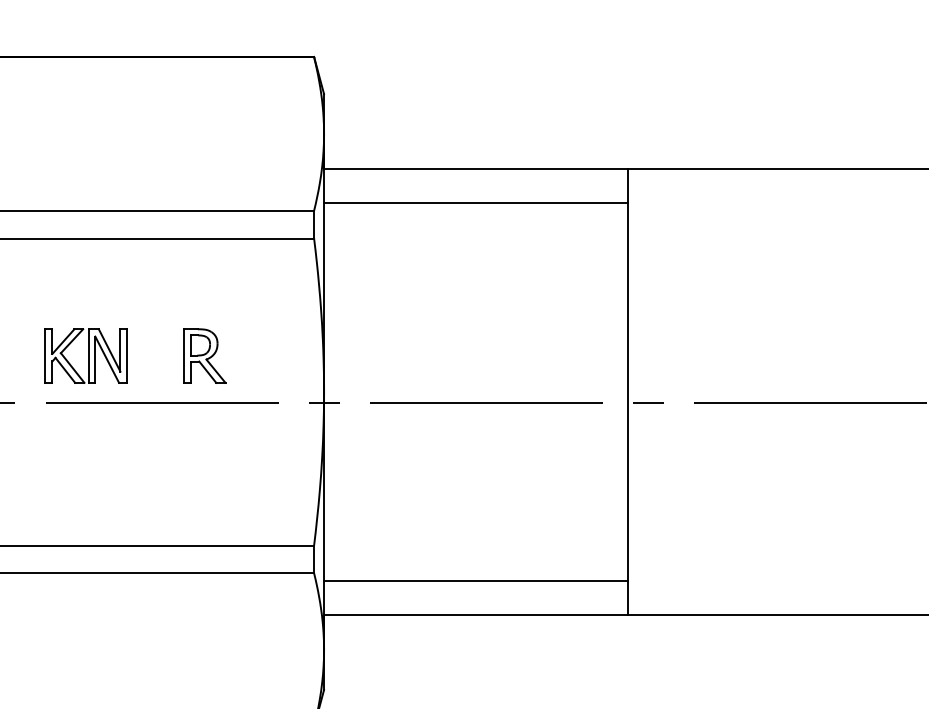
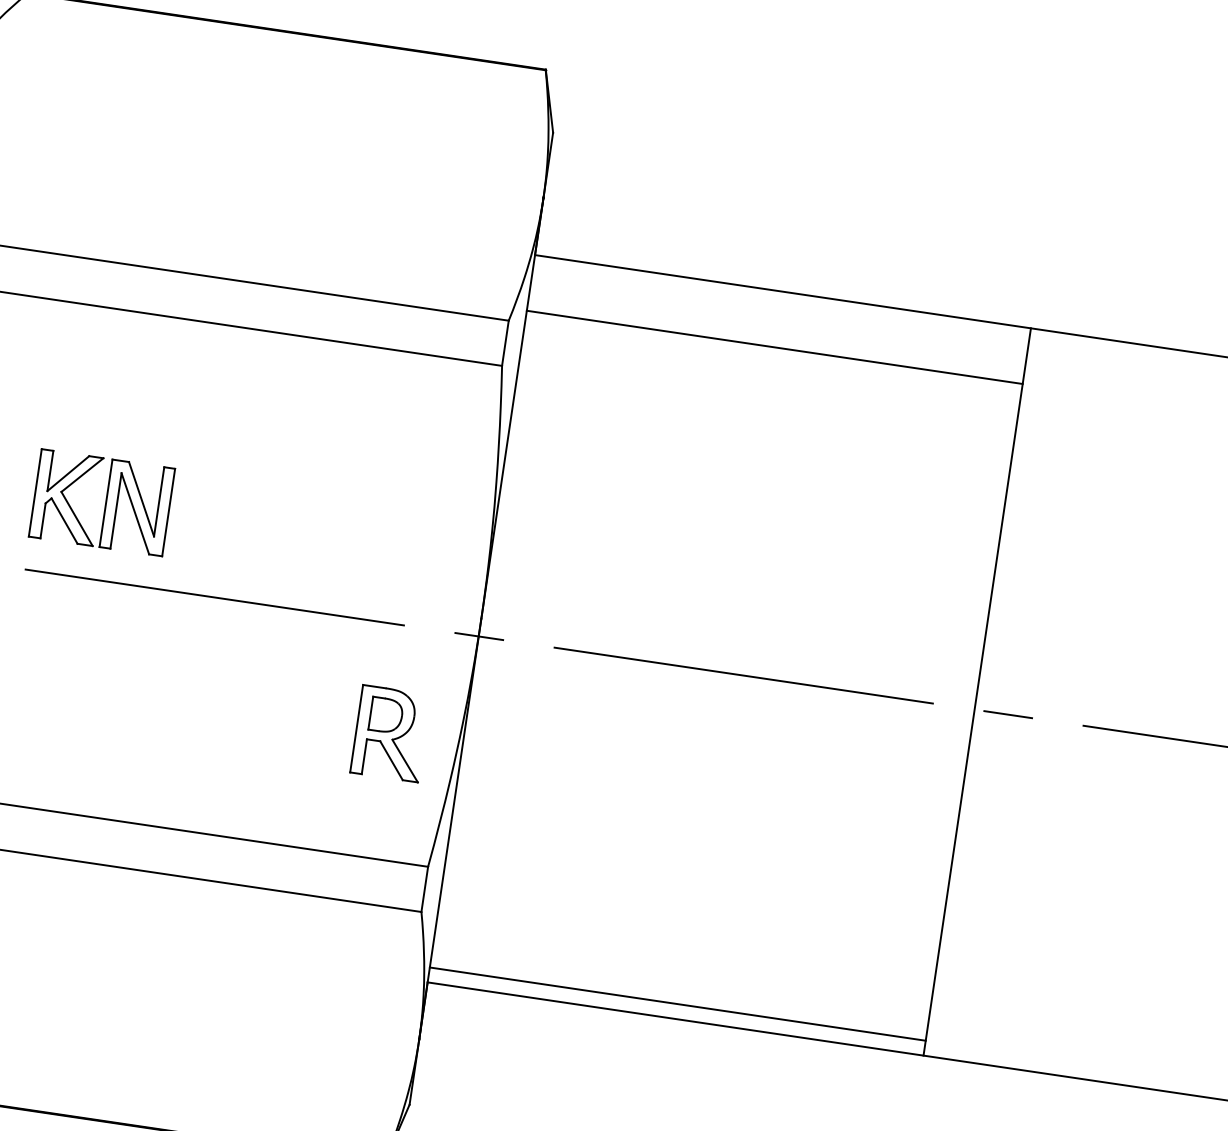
part: (204, 355) -> (390, 732), moved
line: (476, 580) -> (678, 1003), moved

